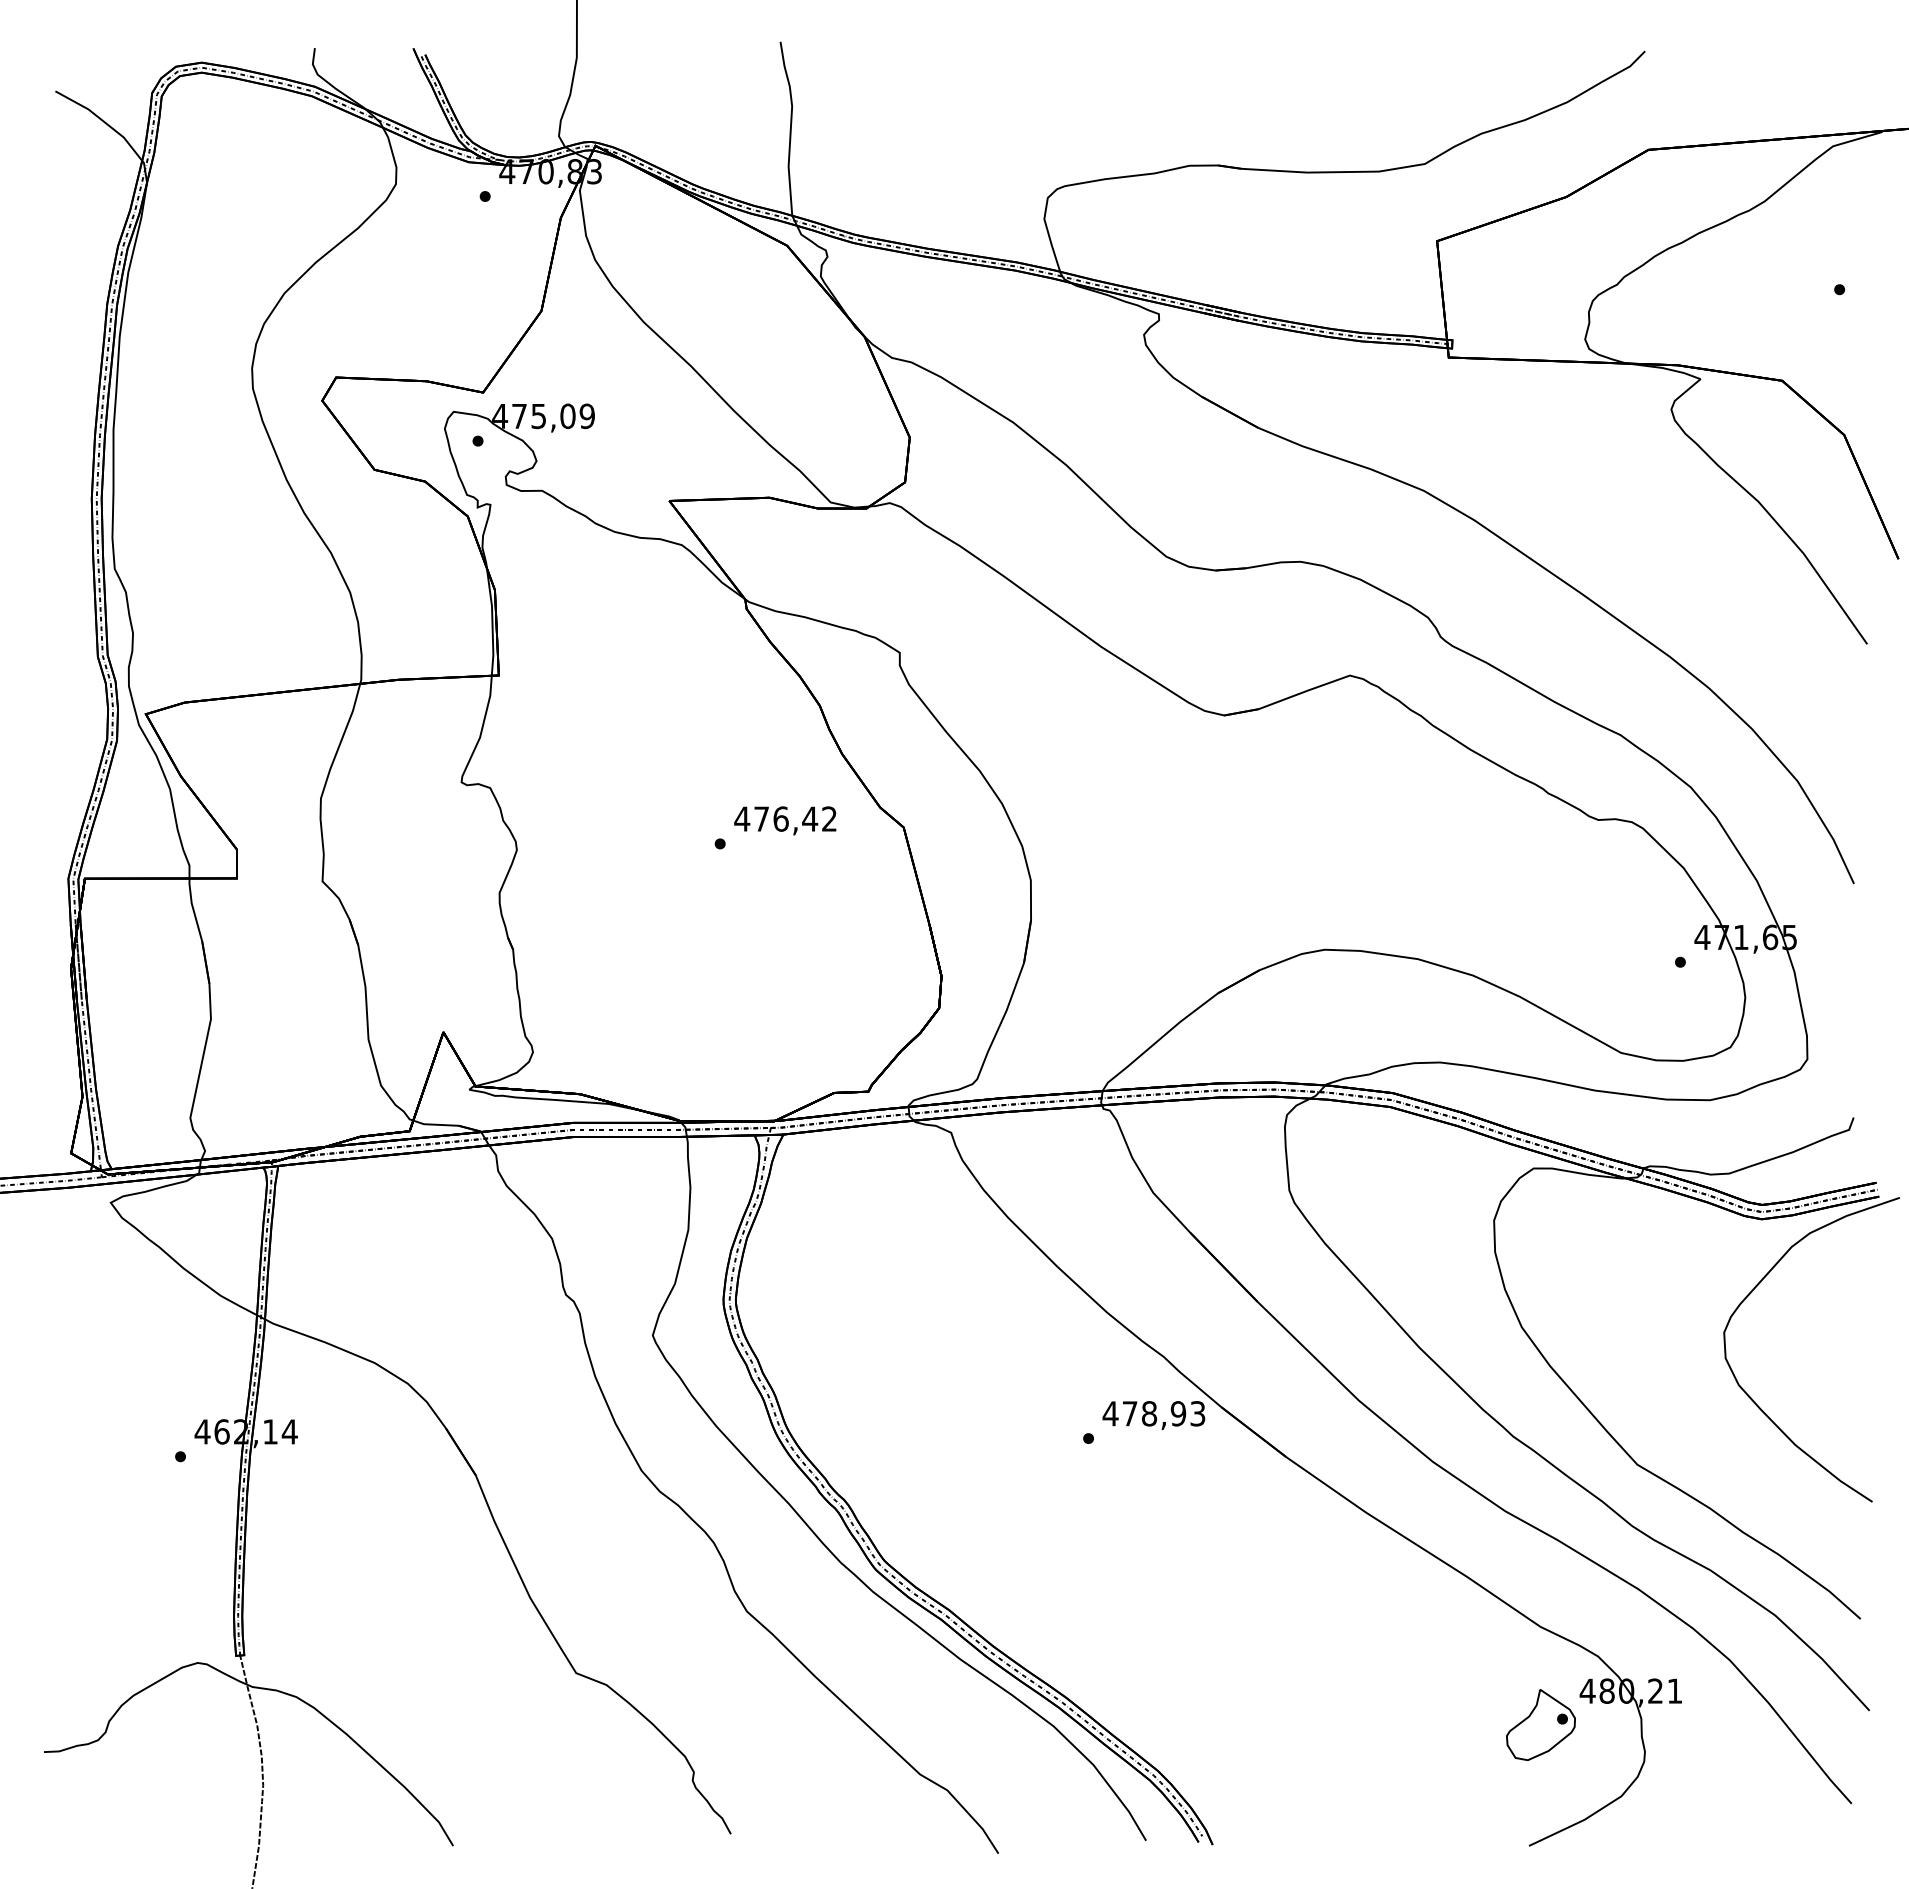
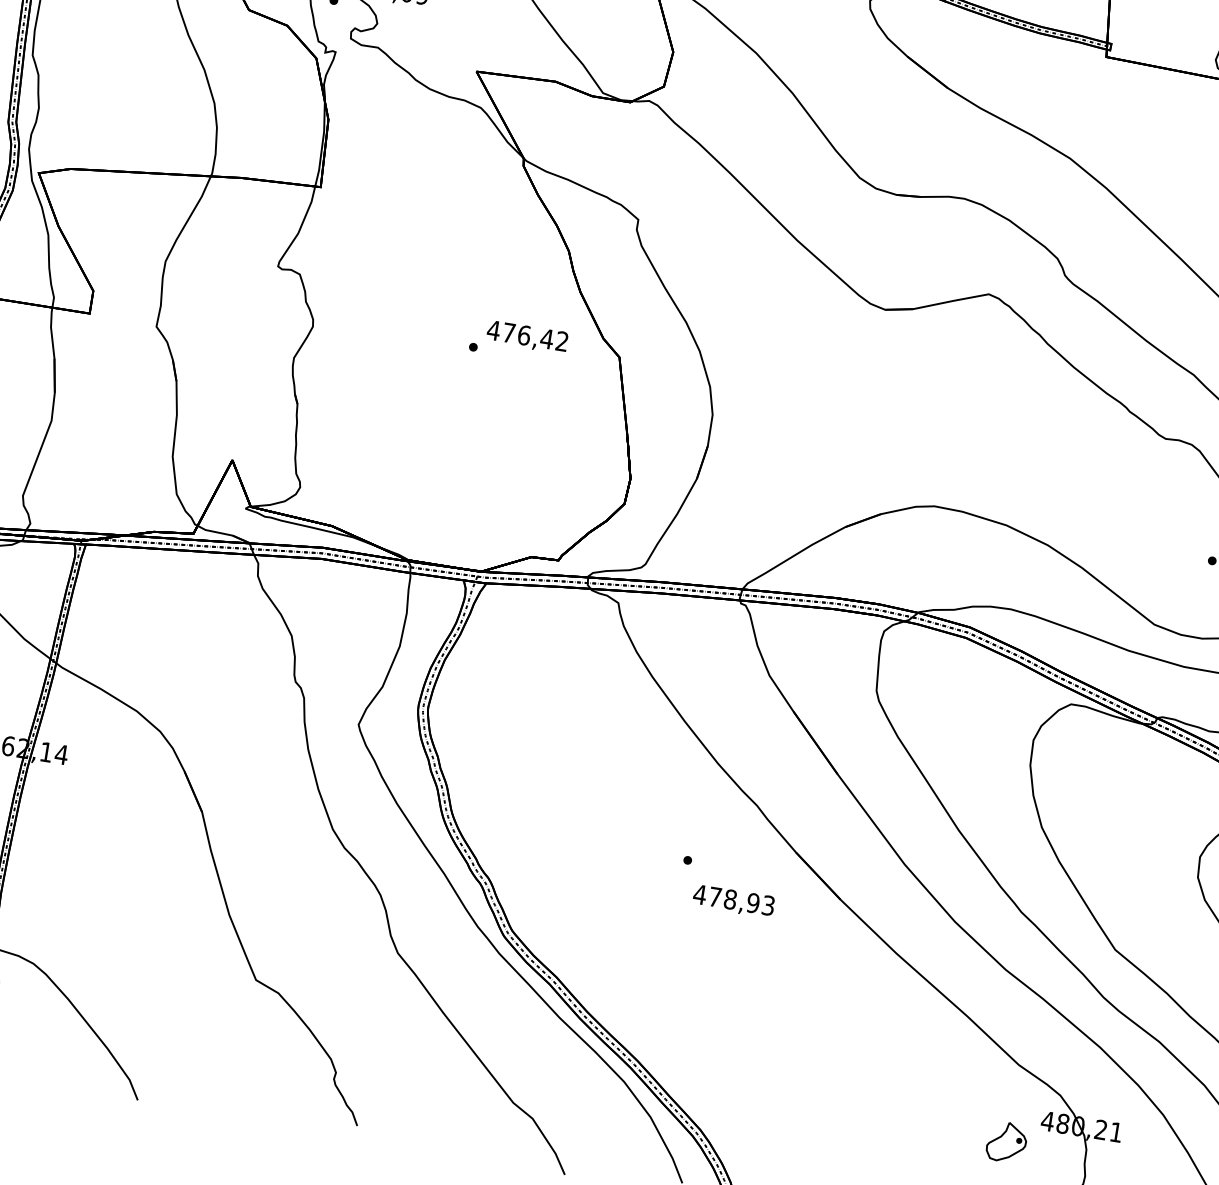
text: (1153, 1415) -> (733, 901), moved
part: (1540, 1725) -> (1006, 1142), size x0.7

